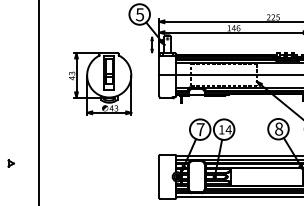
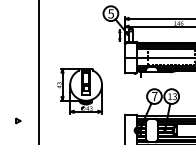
part: (100, 83) -> (79, 90), moved
text: (228, 129) -> (174, 96), 14 -> 13

